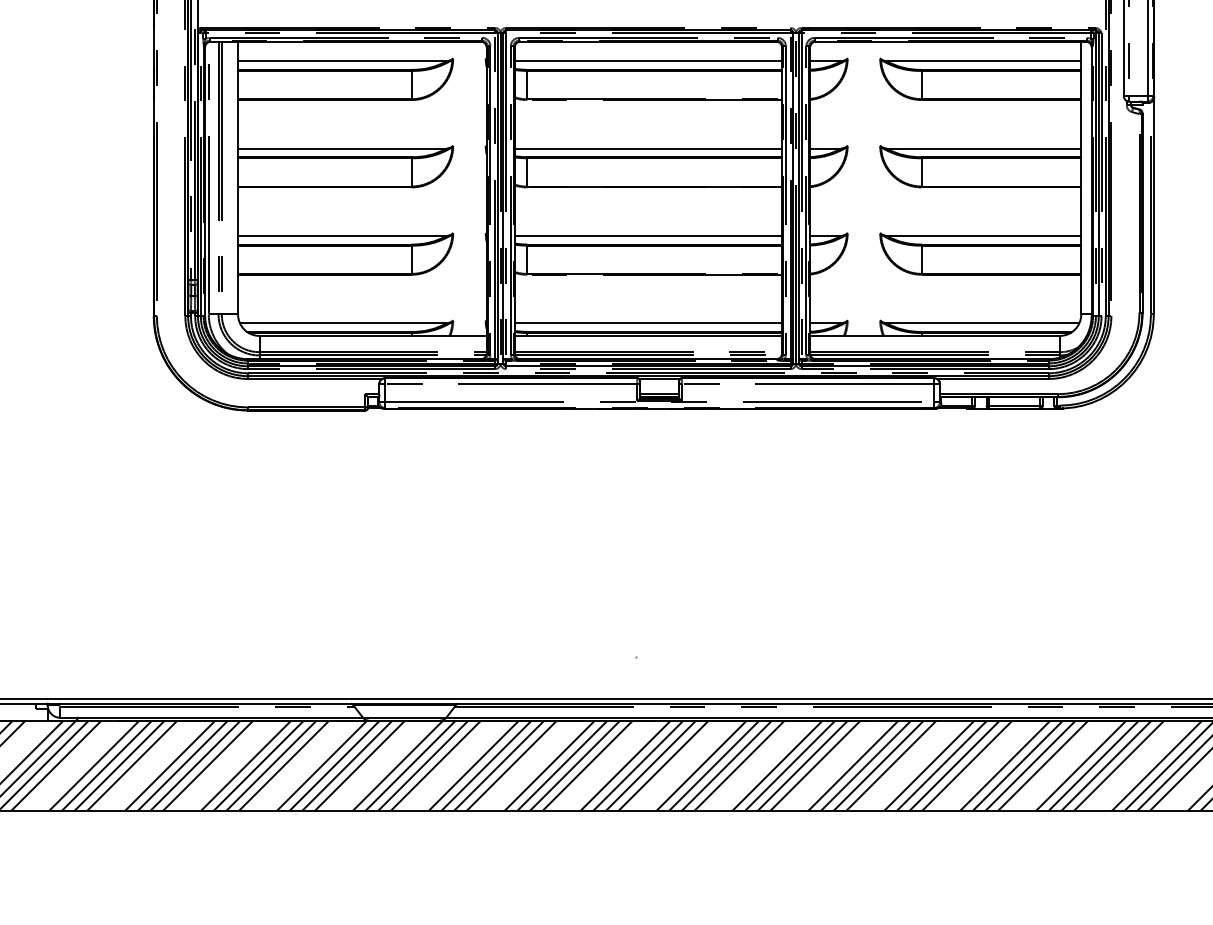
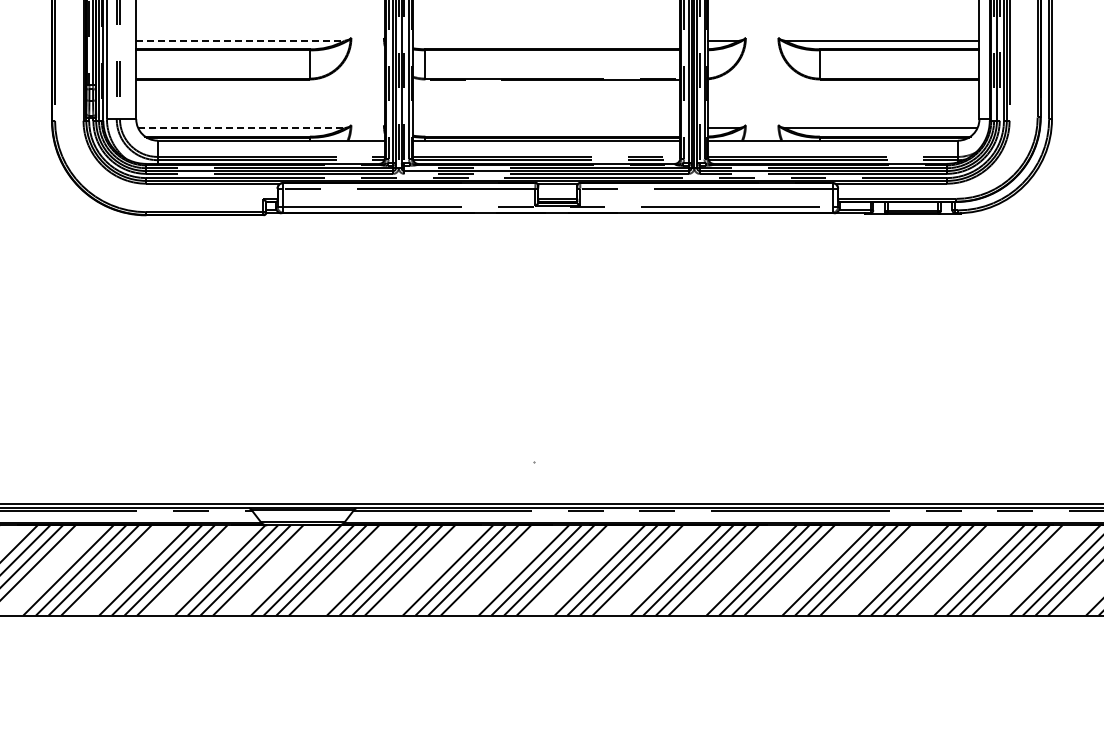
line: (342, 236) -> (240, 41), solid -> dashed
line: (648, 236) -> (546, 41), removed
line: (343, 323) -> (241, 128), solid -> dashed
line: (648, 323) -> (546, 128), removed

